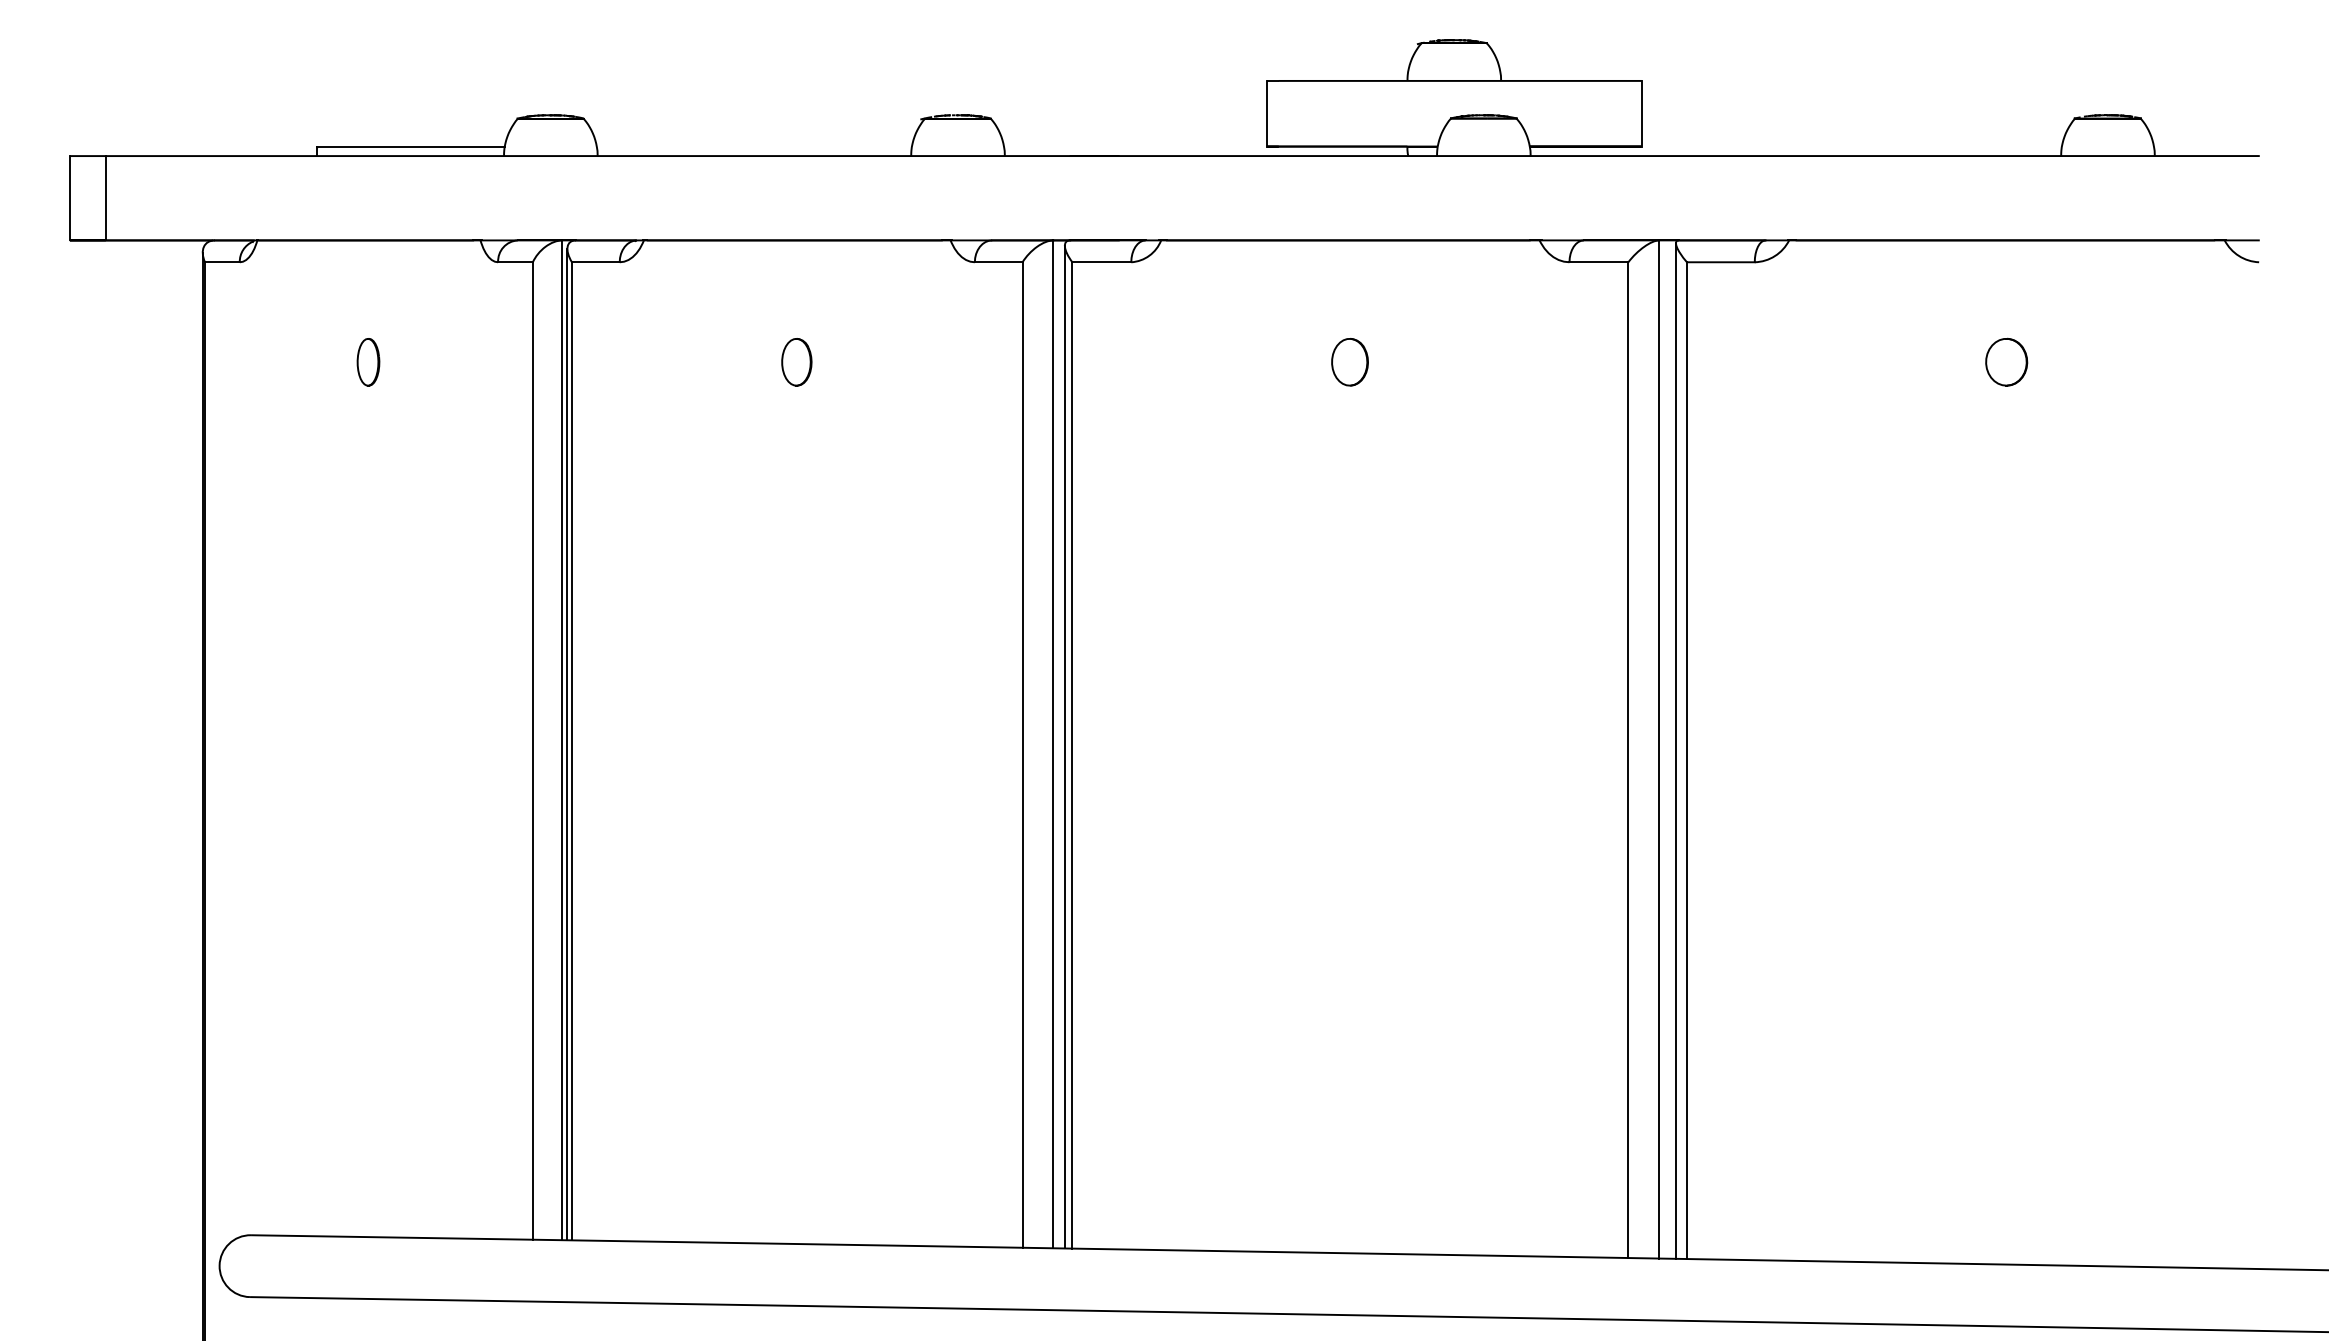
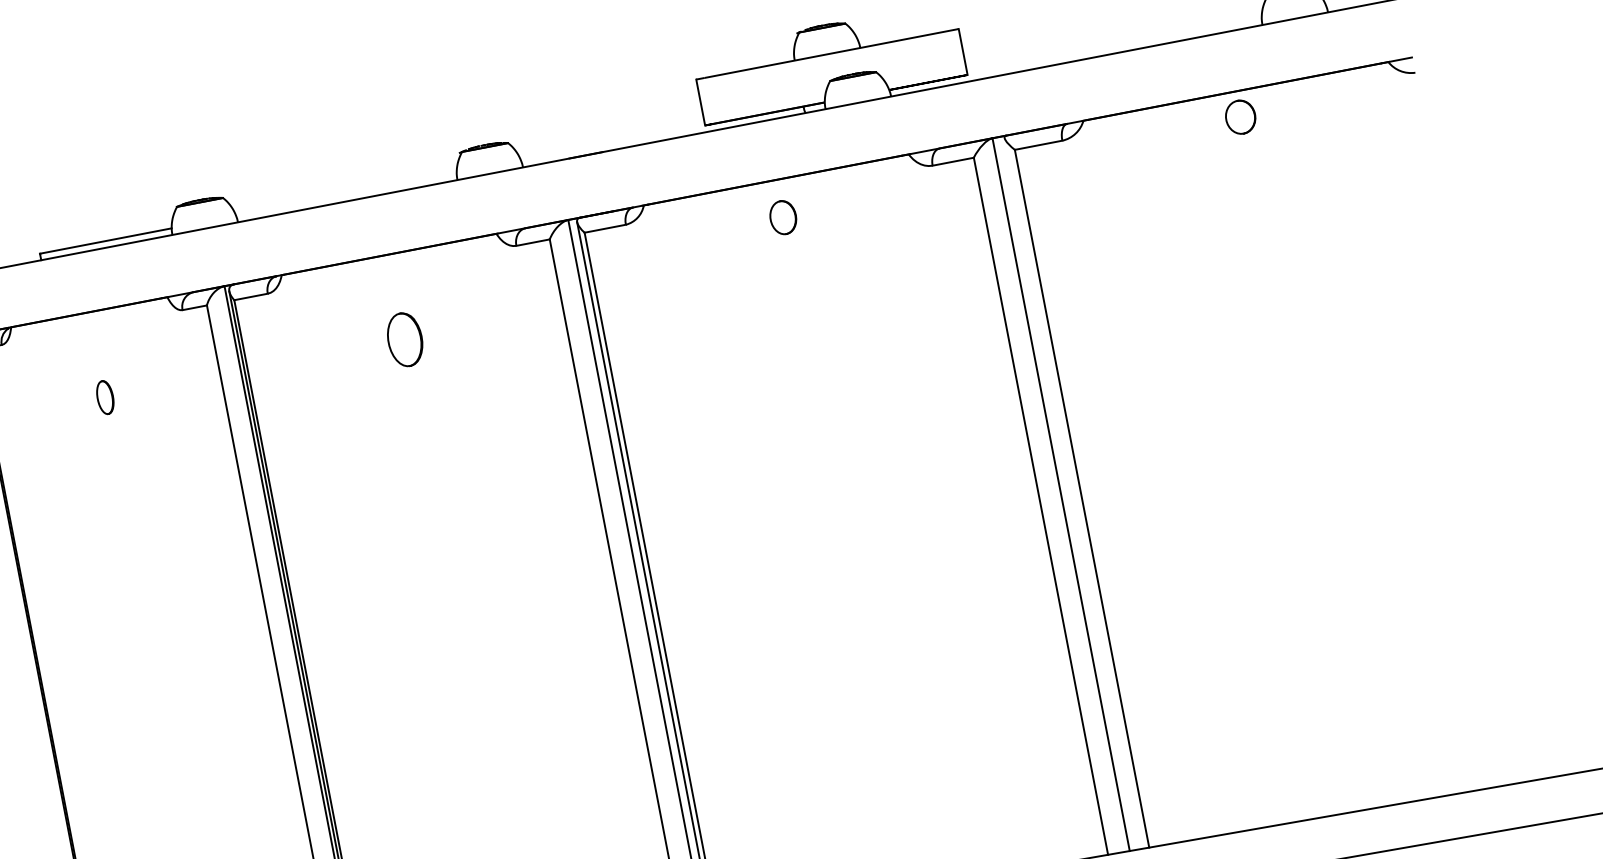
part: (2006, 361) -> (1240, 116), moved
part: (796, 362) -> (405, 340), size x1.6
part: (1349, 362) -> (782, 217), moved
line: (1675, 750) -> (1072, 493), removed

